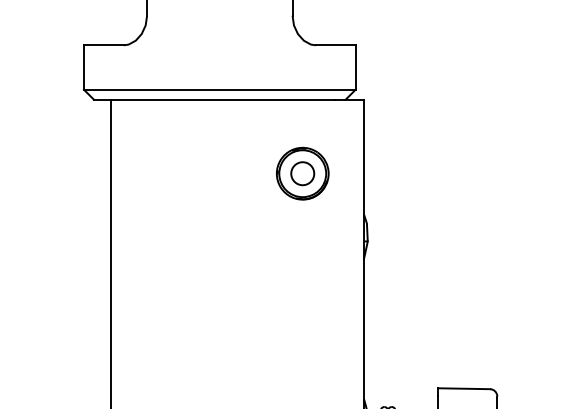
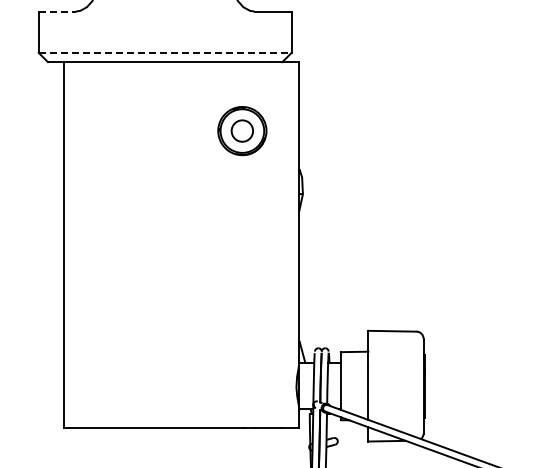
line: (104, 45) -> (57, 11), solid -> dashed
line: (220, 89) -> (165, 52), solid -> dashed

